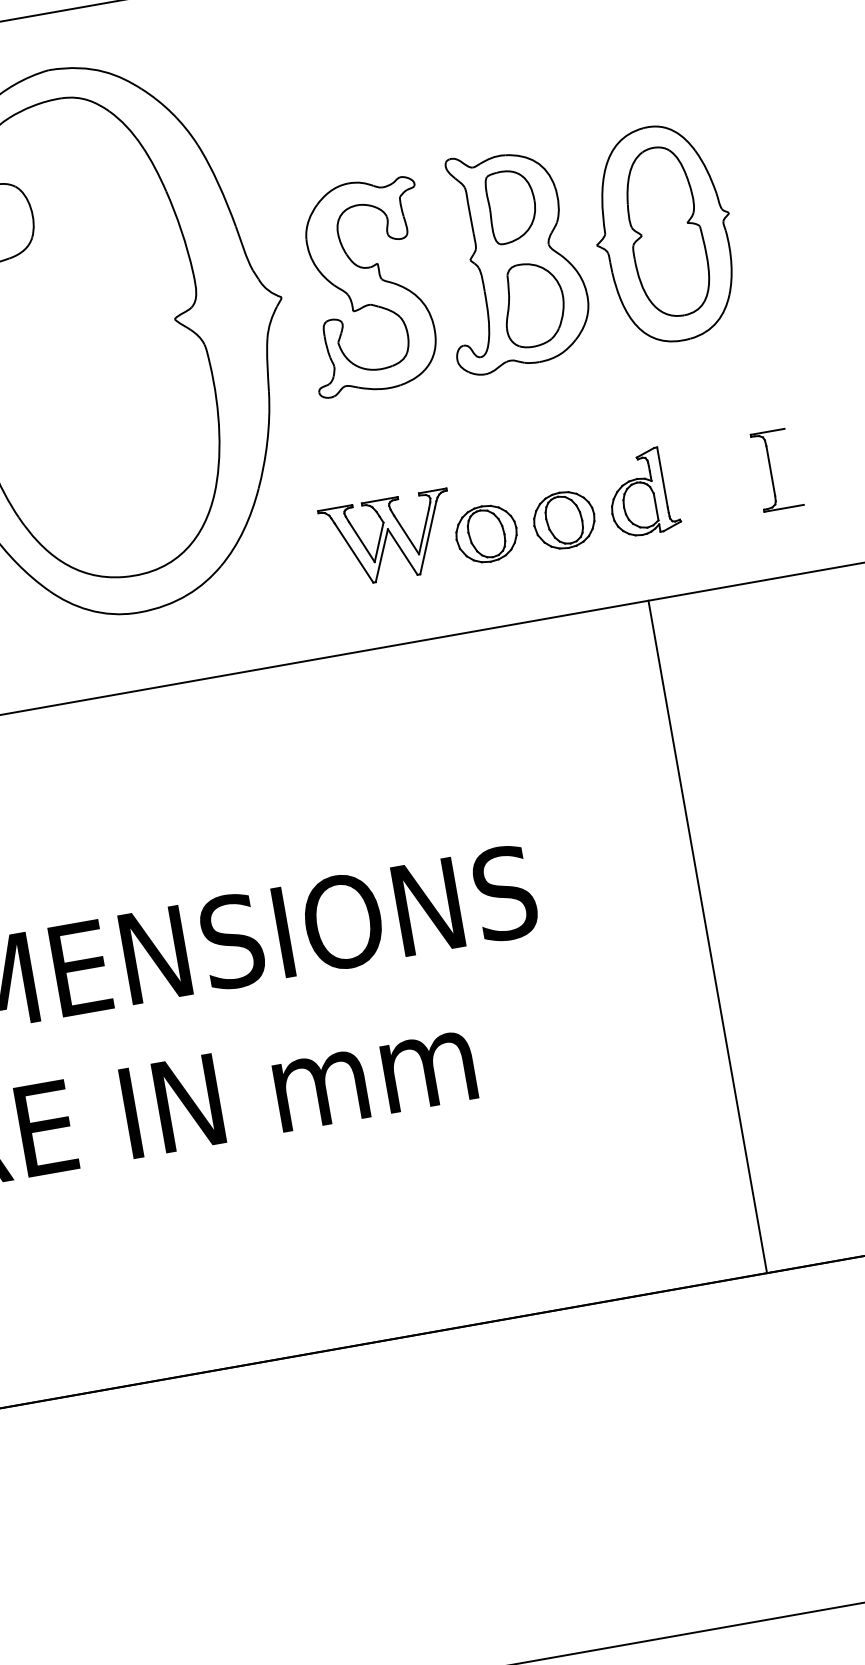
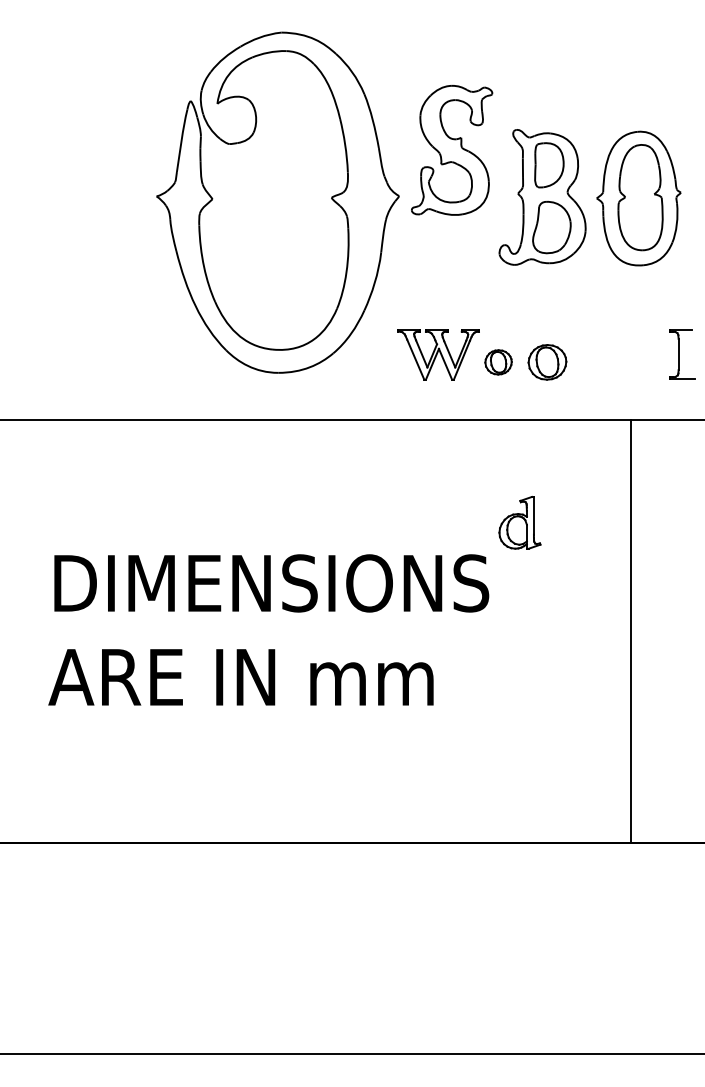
part: (367, 286) -> (452, 150), moved
part: (641, 492) -> (519, 522), moved
part: (486, 534) -> (498, 362), size x0.7
line: (708, 936) -> (631, 631), moved

